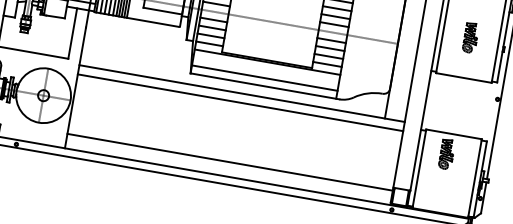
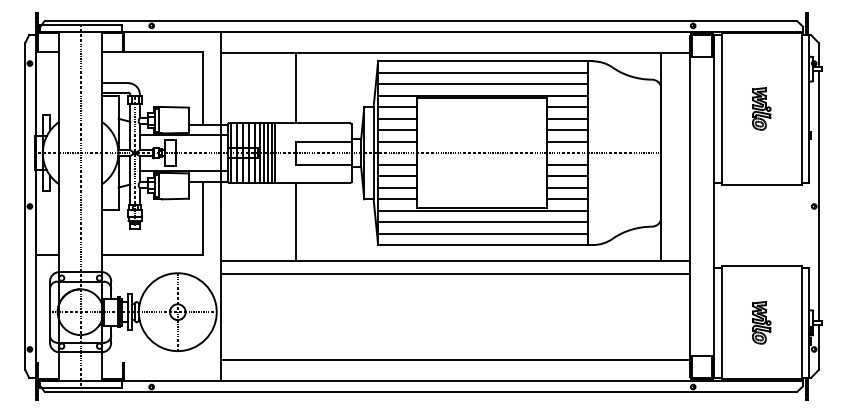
part: (470, 37) -> (761, 108), moved
line: (136, 47) -> (296, 221), added
line: (266, 70) -> (483, 222), added
part: (446, 154) -> (761, 322), moved

